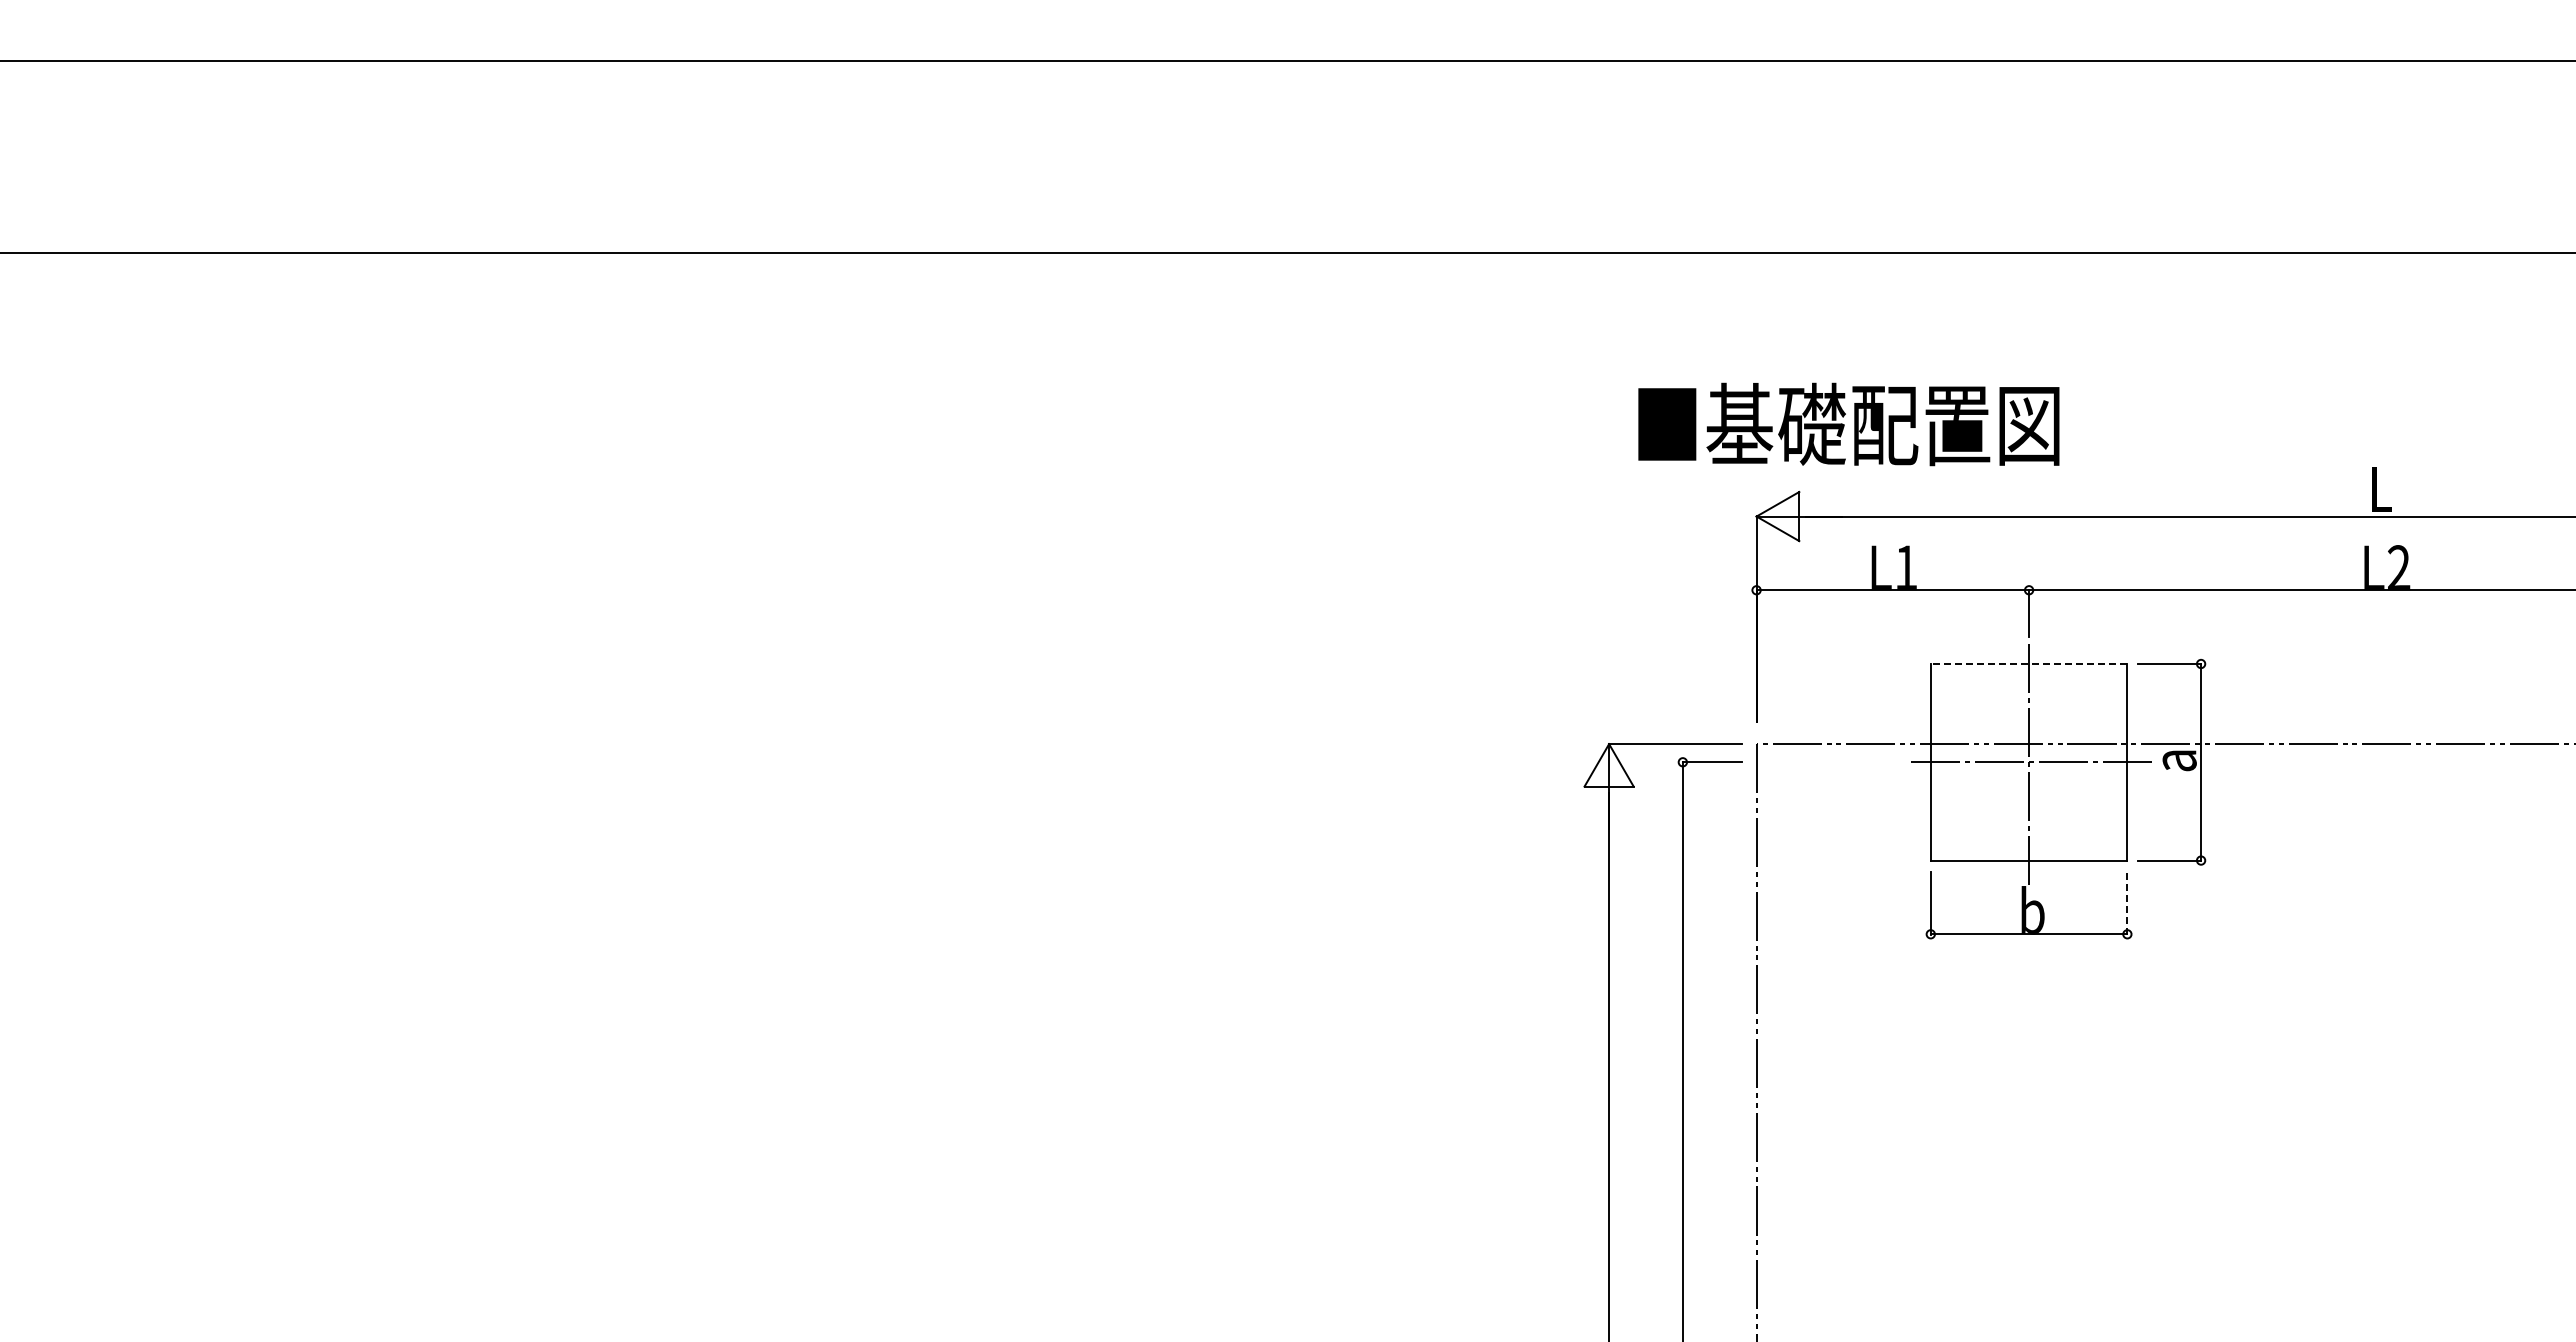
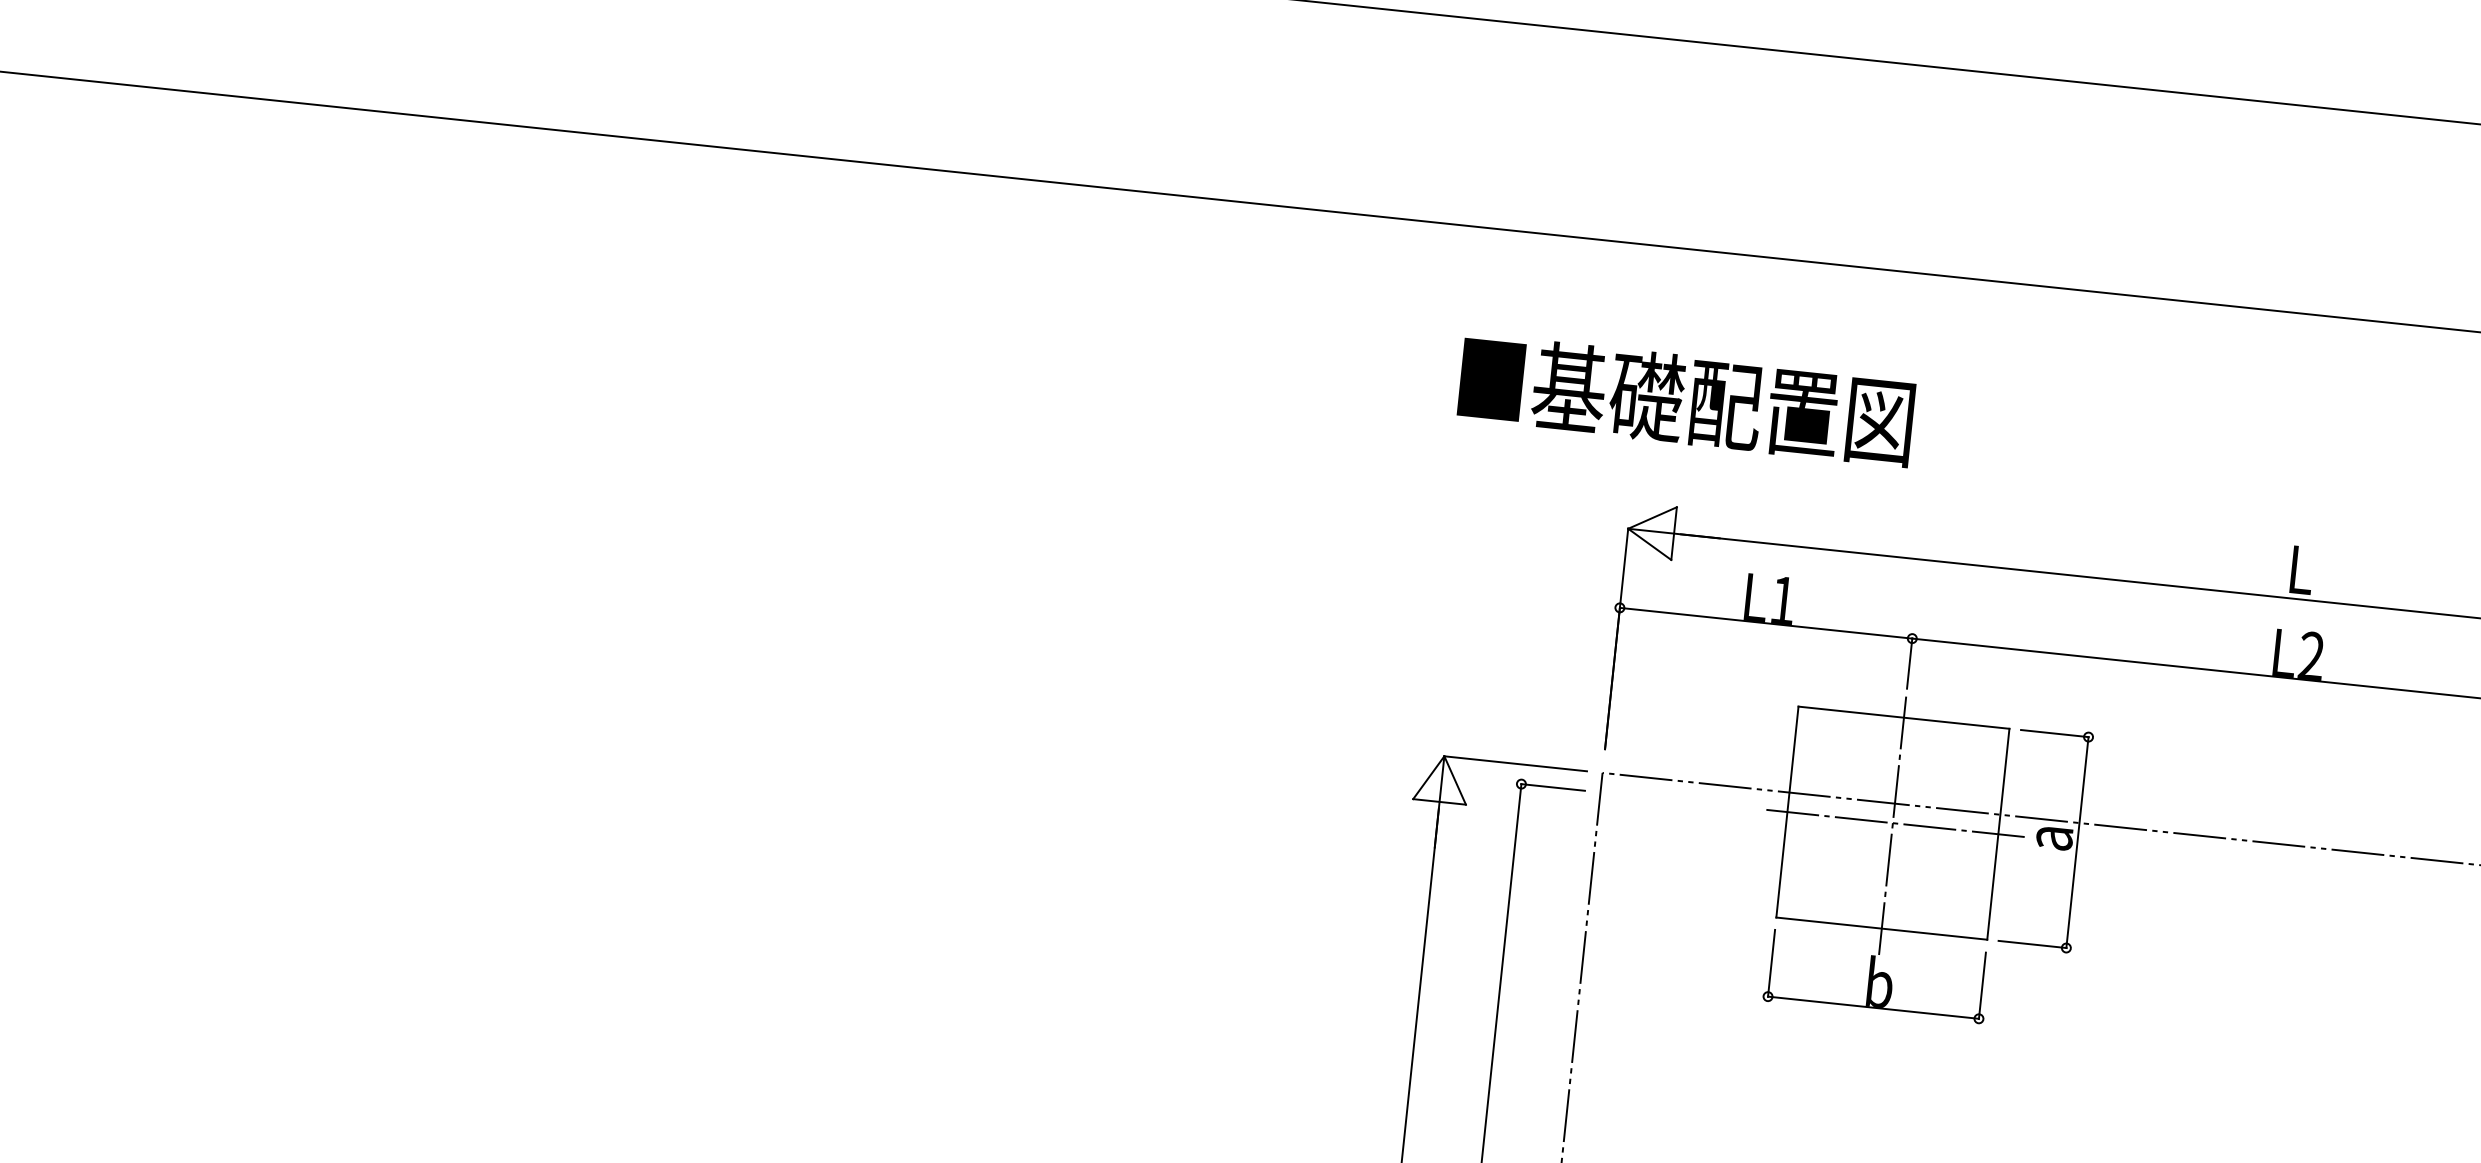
text: (1848, 424) -> (1686, 400), moved
line: (2028, 663) -> (1903, 717), dashed -> solid
line: (2127, 903) -> (1982, 985), dashed -> solid

